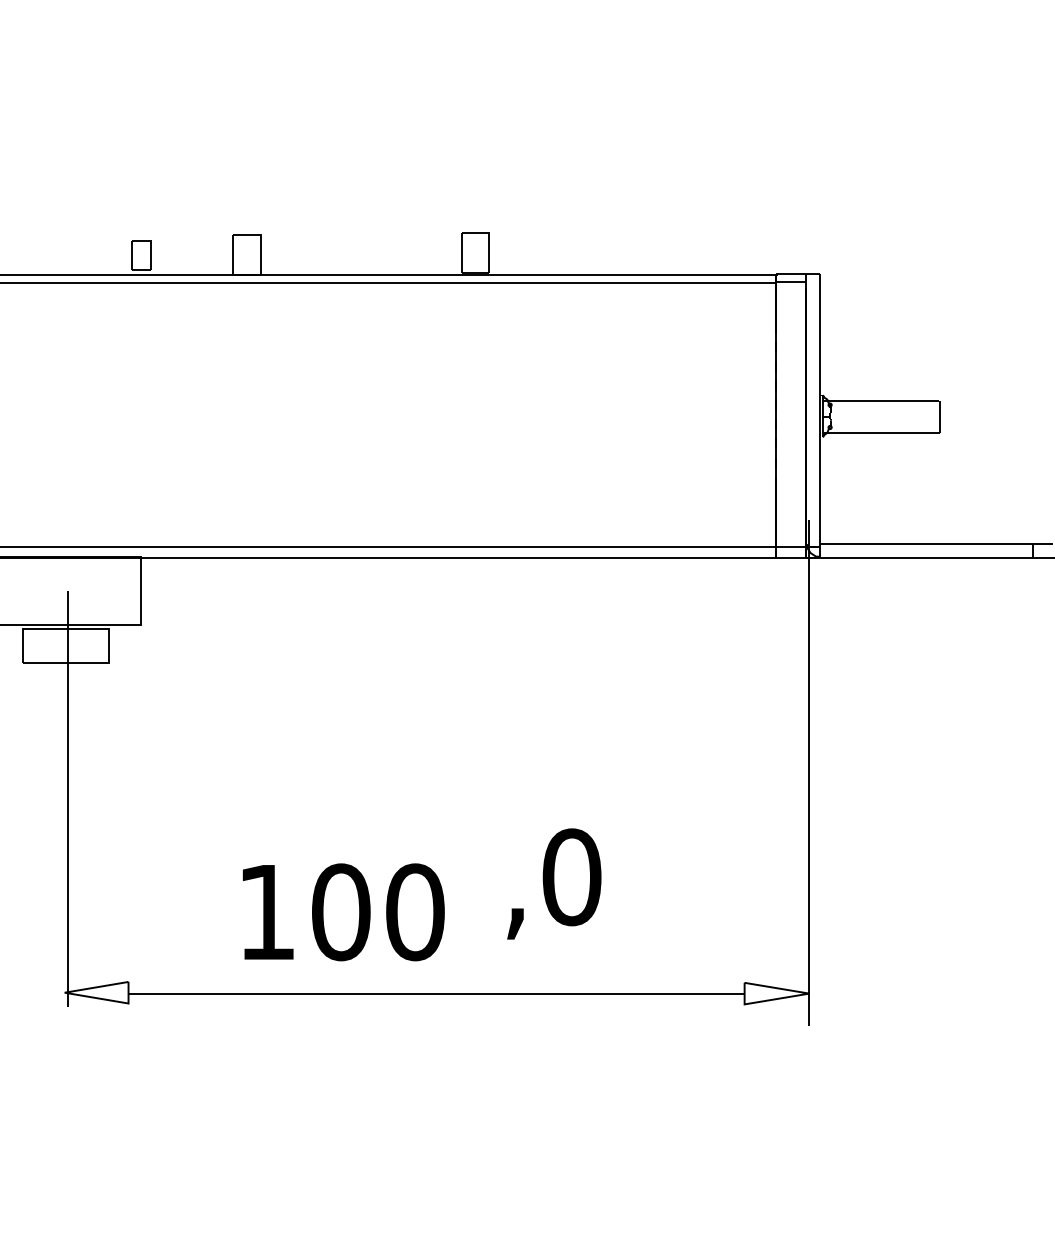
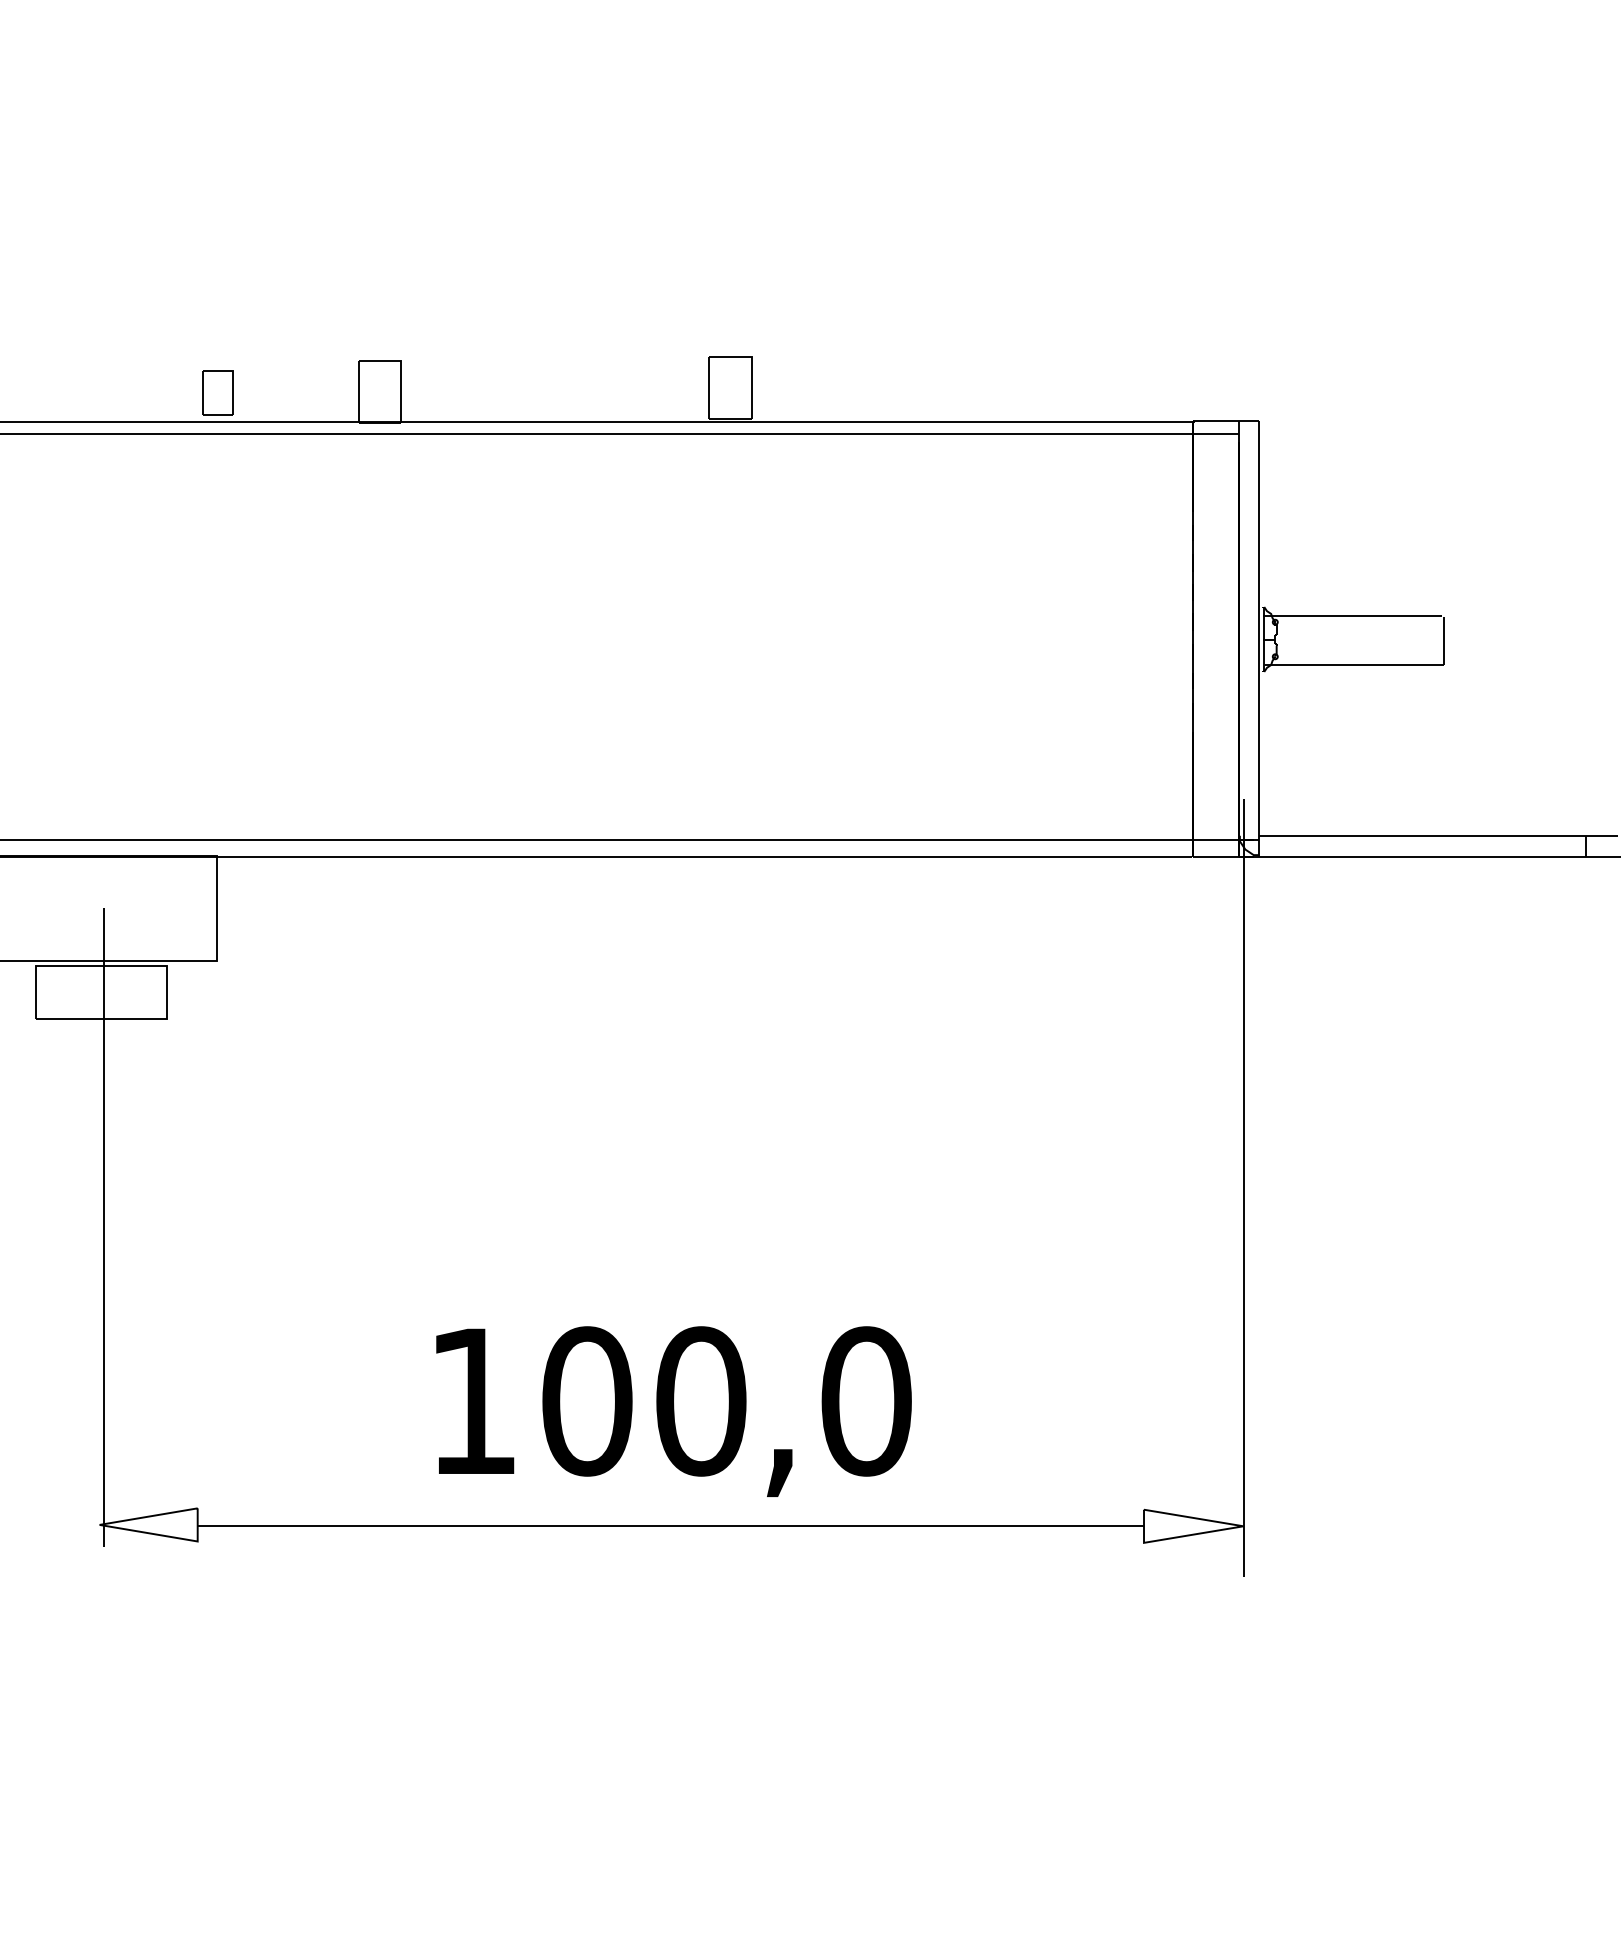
text: (554, 883) -> (839, 1410), moved
text: (343, 912) -> (590, 1401), moved

